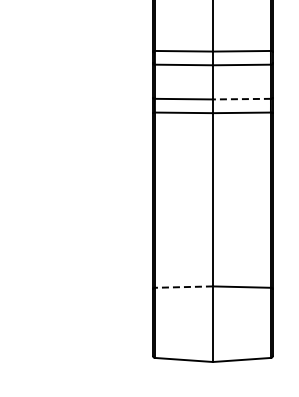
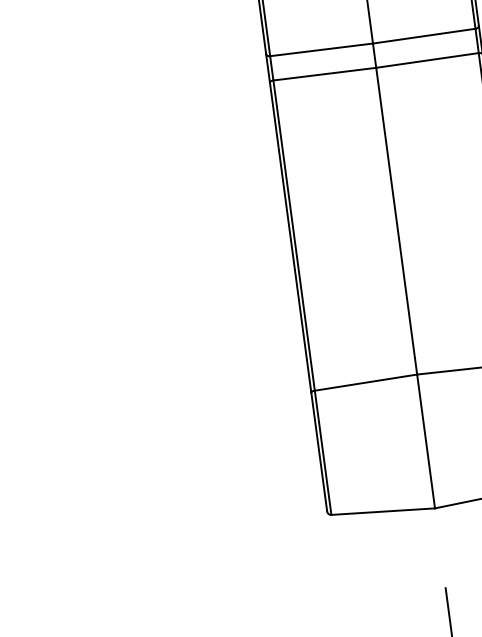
line: (241, 99) -> (423, 36), dashed -> solid
line: (183, 287) -> (365, 383), dashed -> solid

